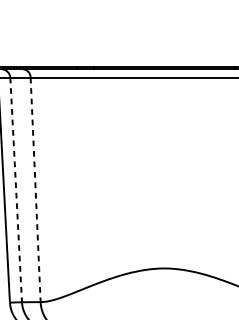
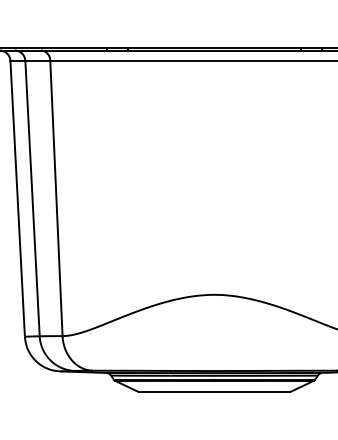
line: (16, 189) -> (32, 198), dashed -> solid
line: (35, 189) -> (56, 198), dashed -> solid

